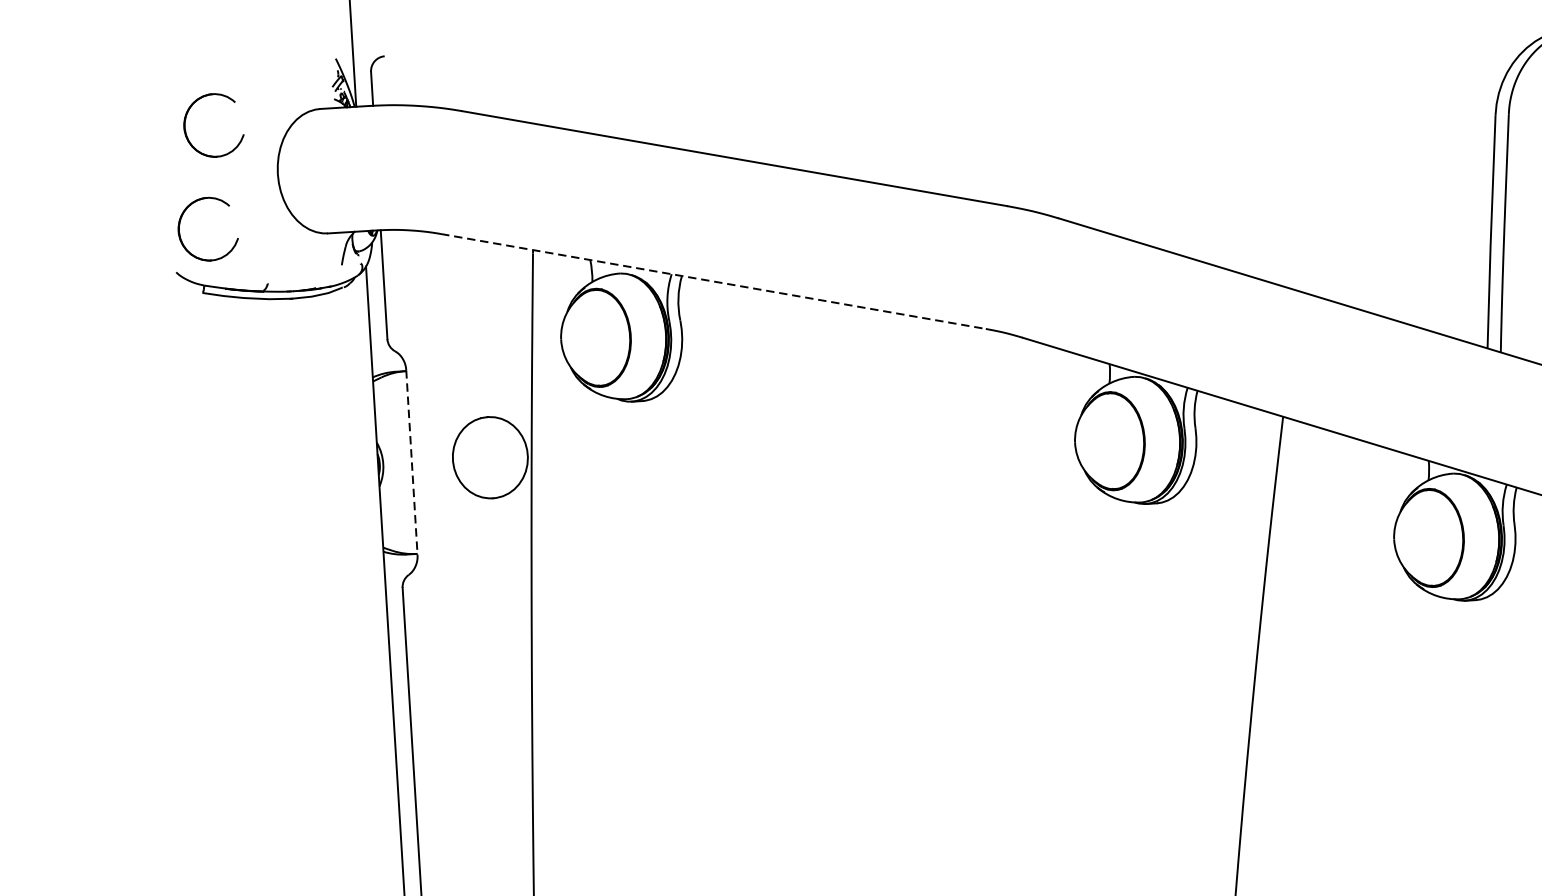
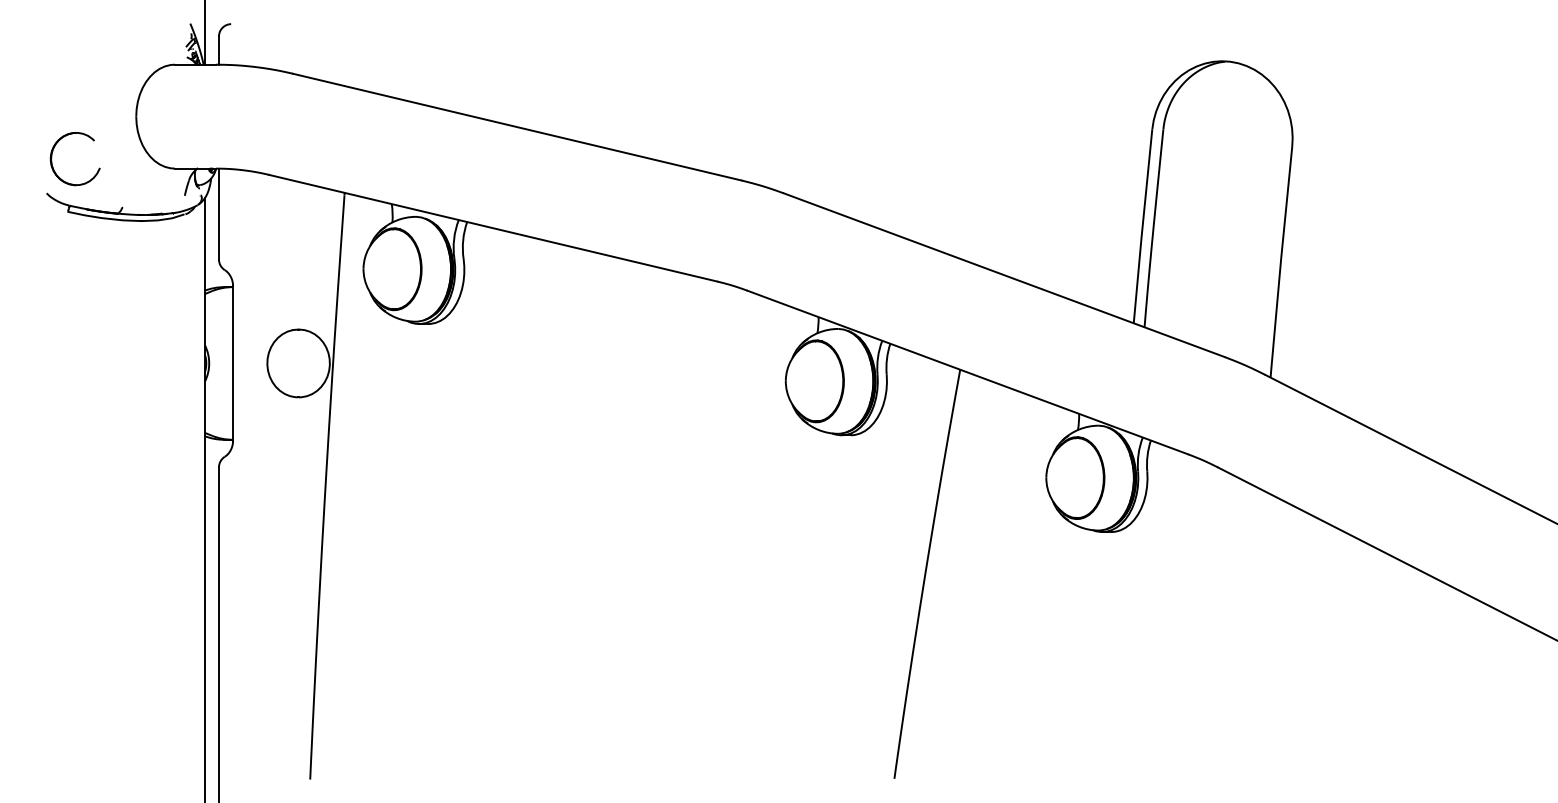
part: (186, 126) -> (62, 72), removed
line: (713, 281) -> (493, 228), dashed -> solid
line: (412, 462) -> (233, 363), dashed -> solid

